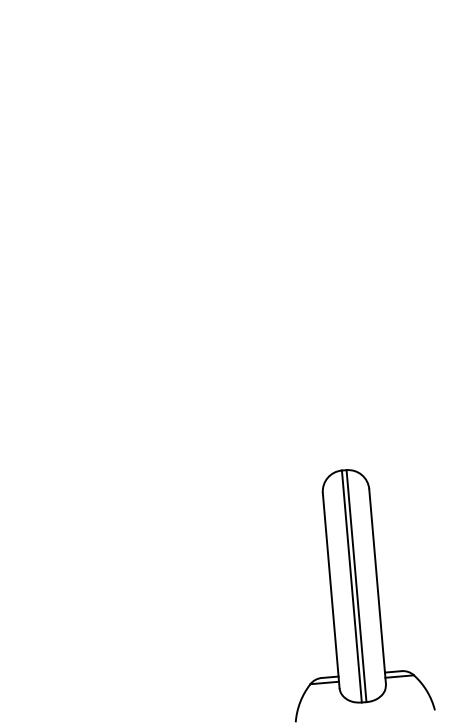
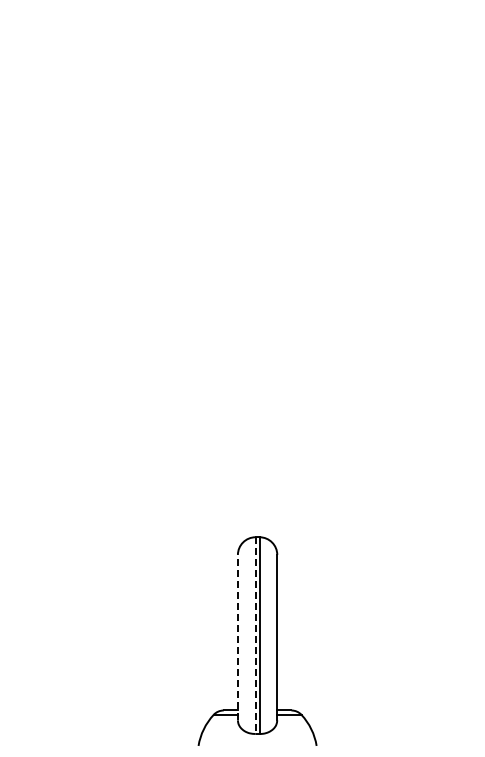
line: (351, 587) -> (255, 636), solid -> dashed
line: (330, 590) -> (237, 637), solid -> dashed

